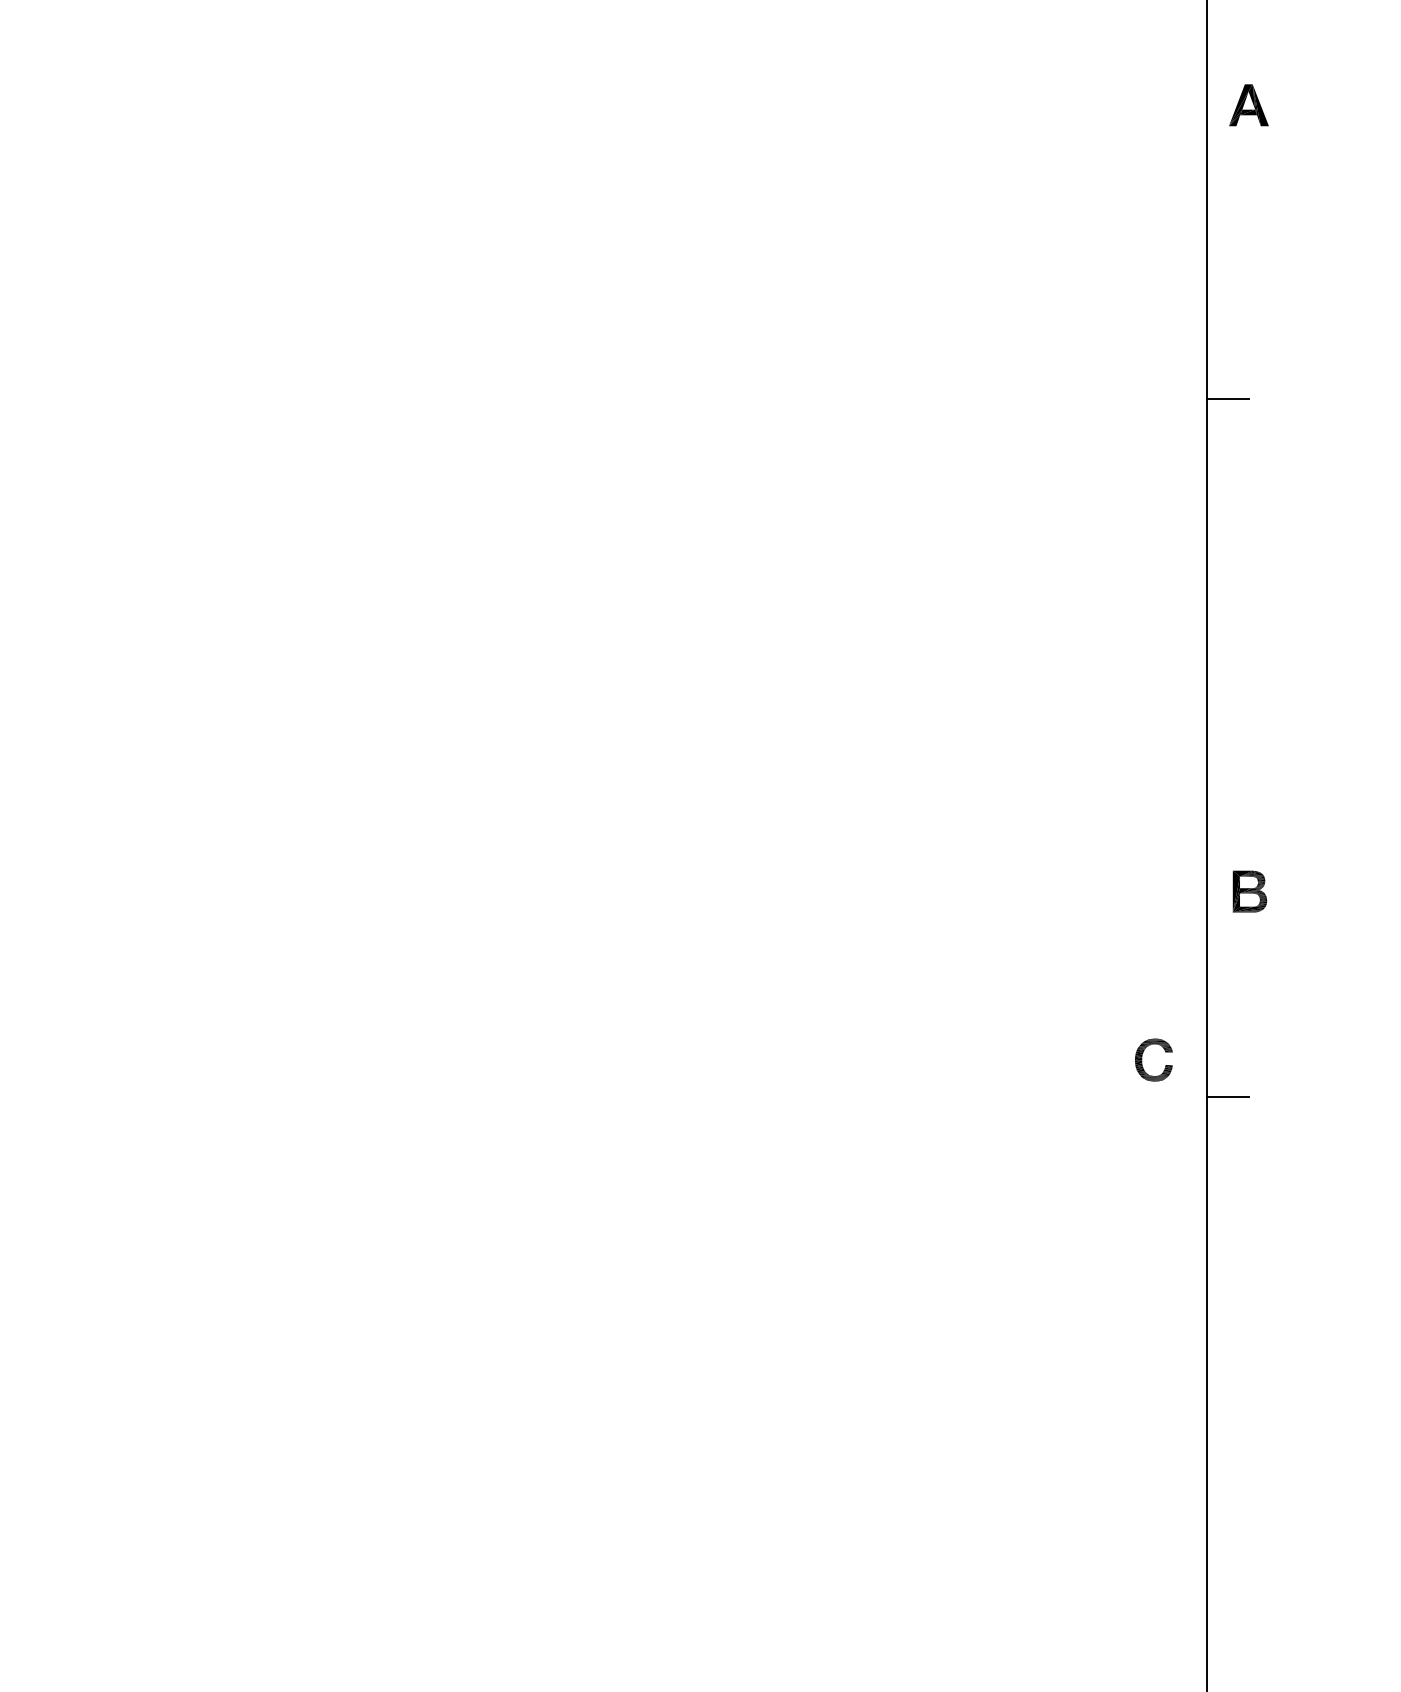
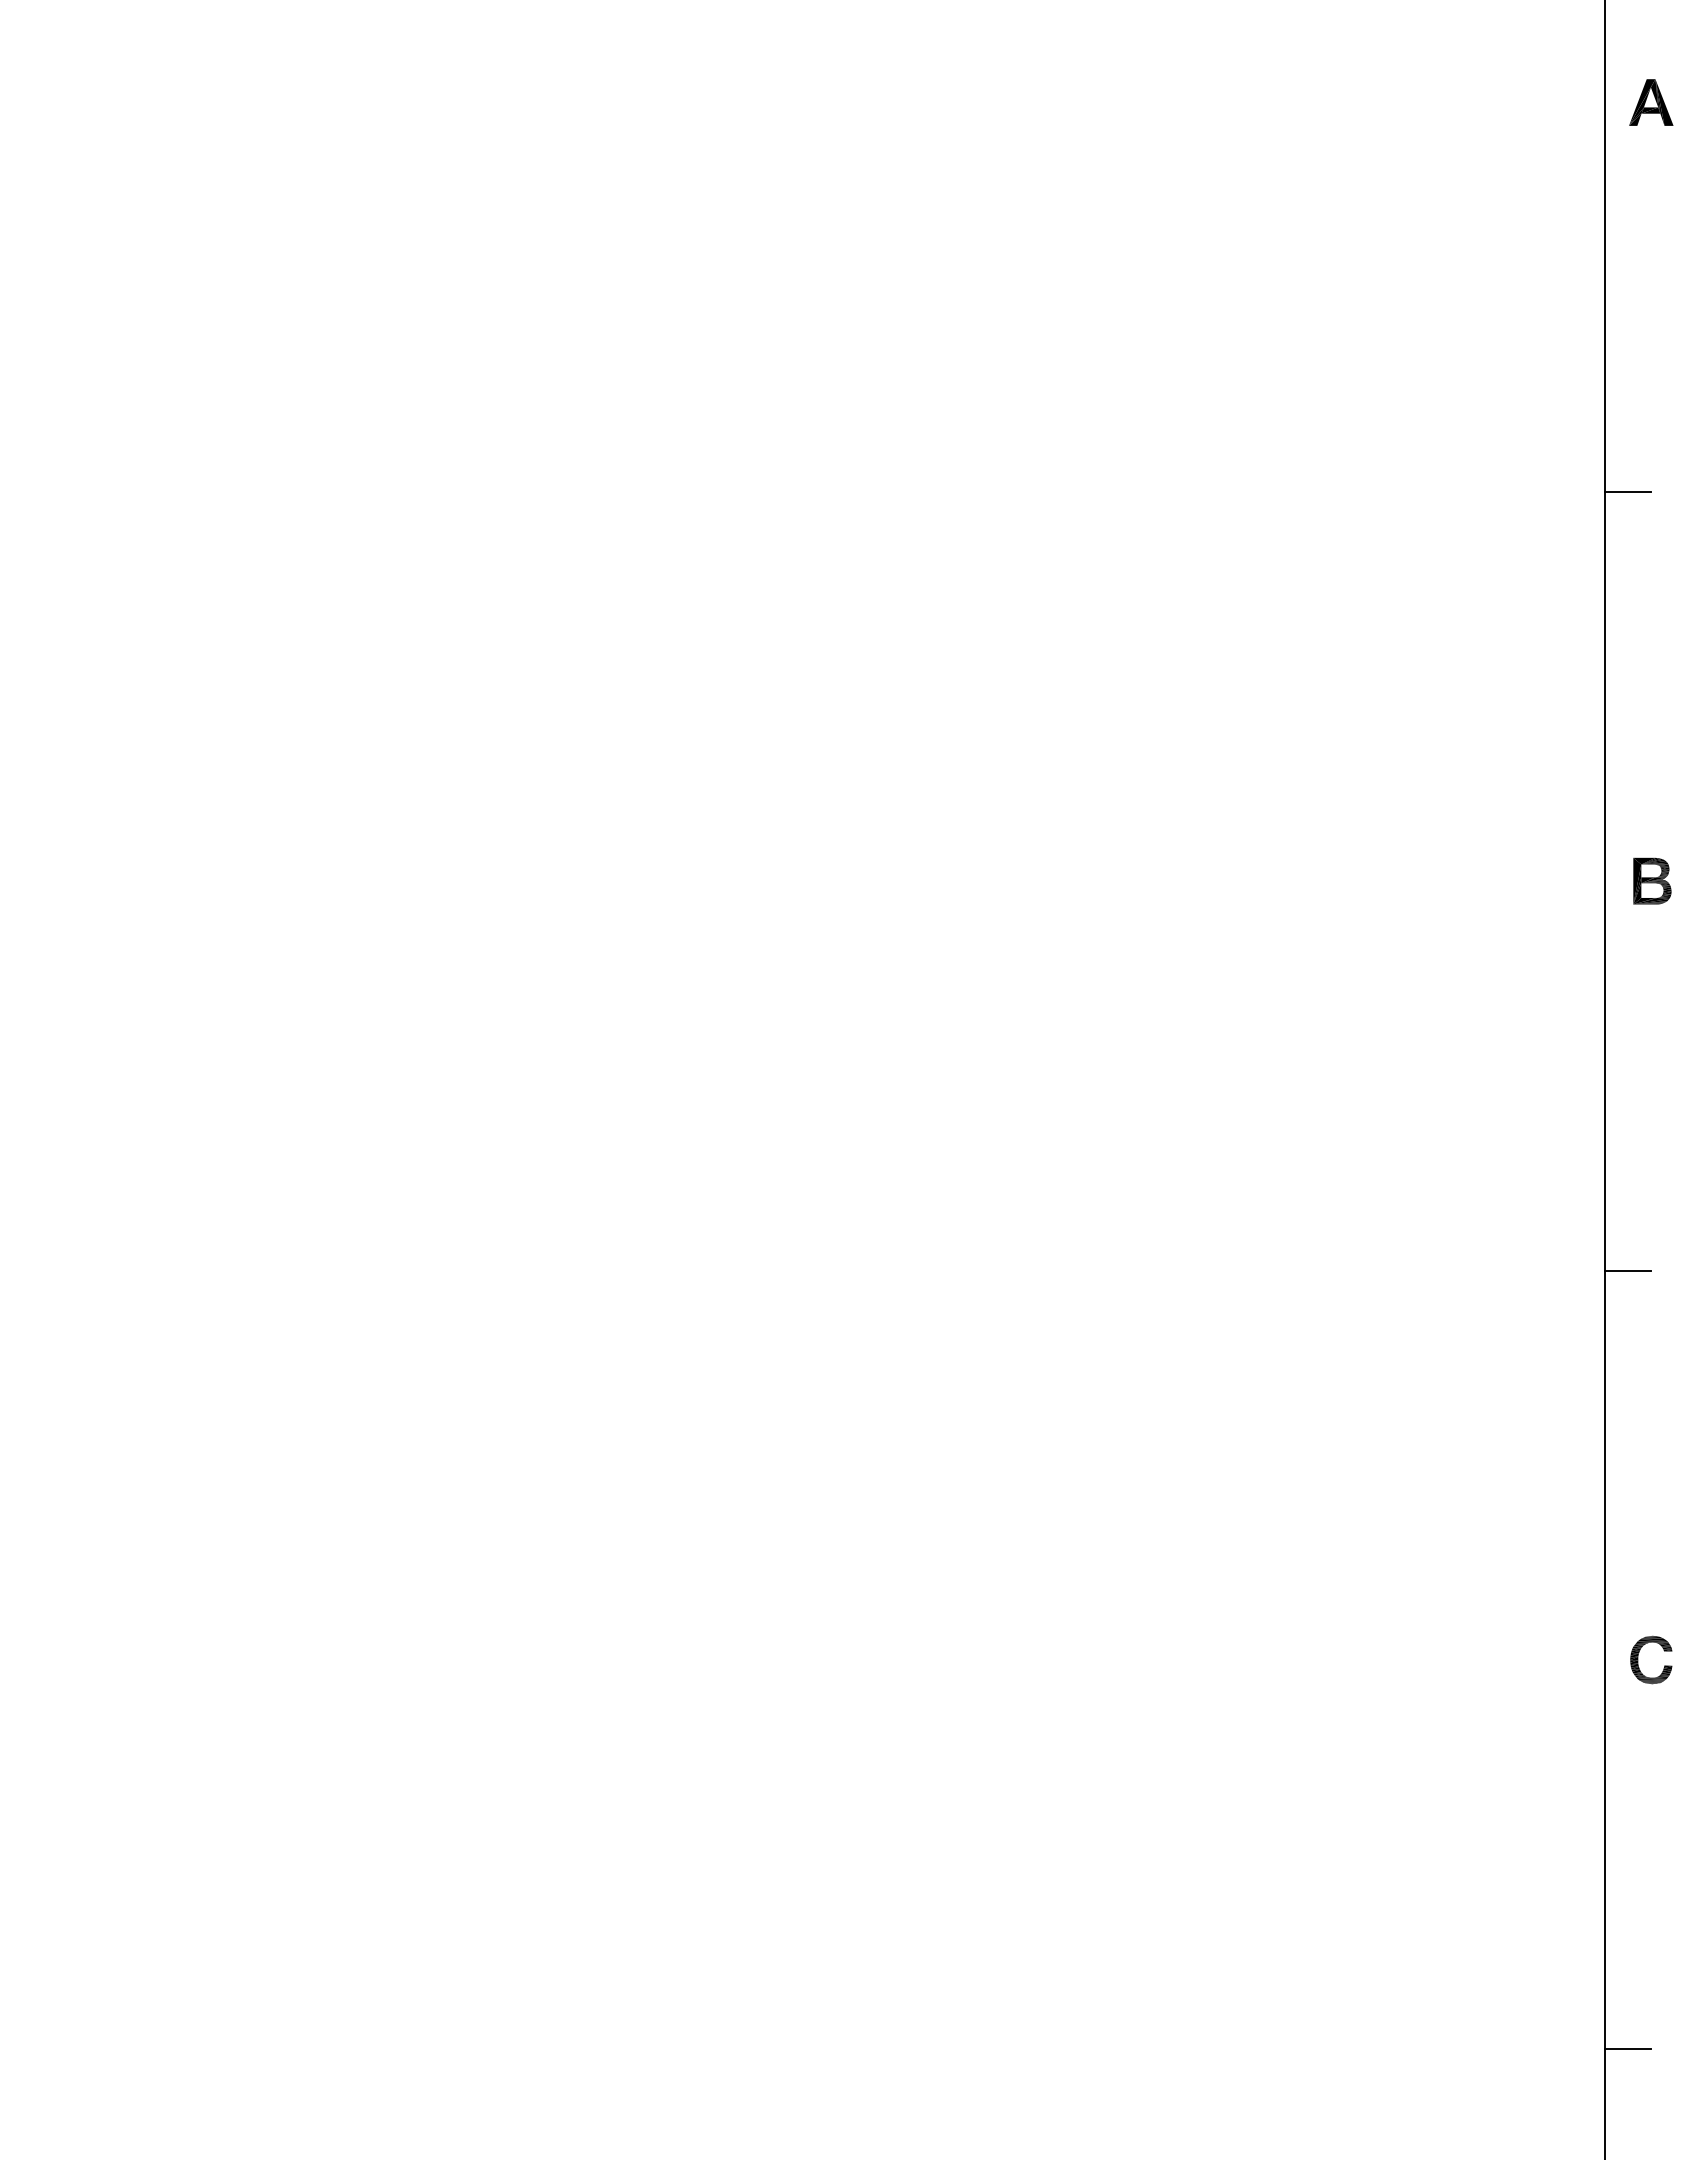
part: (1249, 105) -> (1651, 102), moved
part: (1250, 891) -> (1652, 880), moved
part: (1142, 1059) -> (1638, 1659), moved

